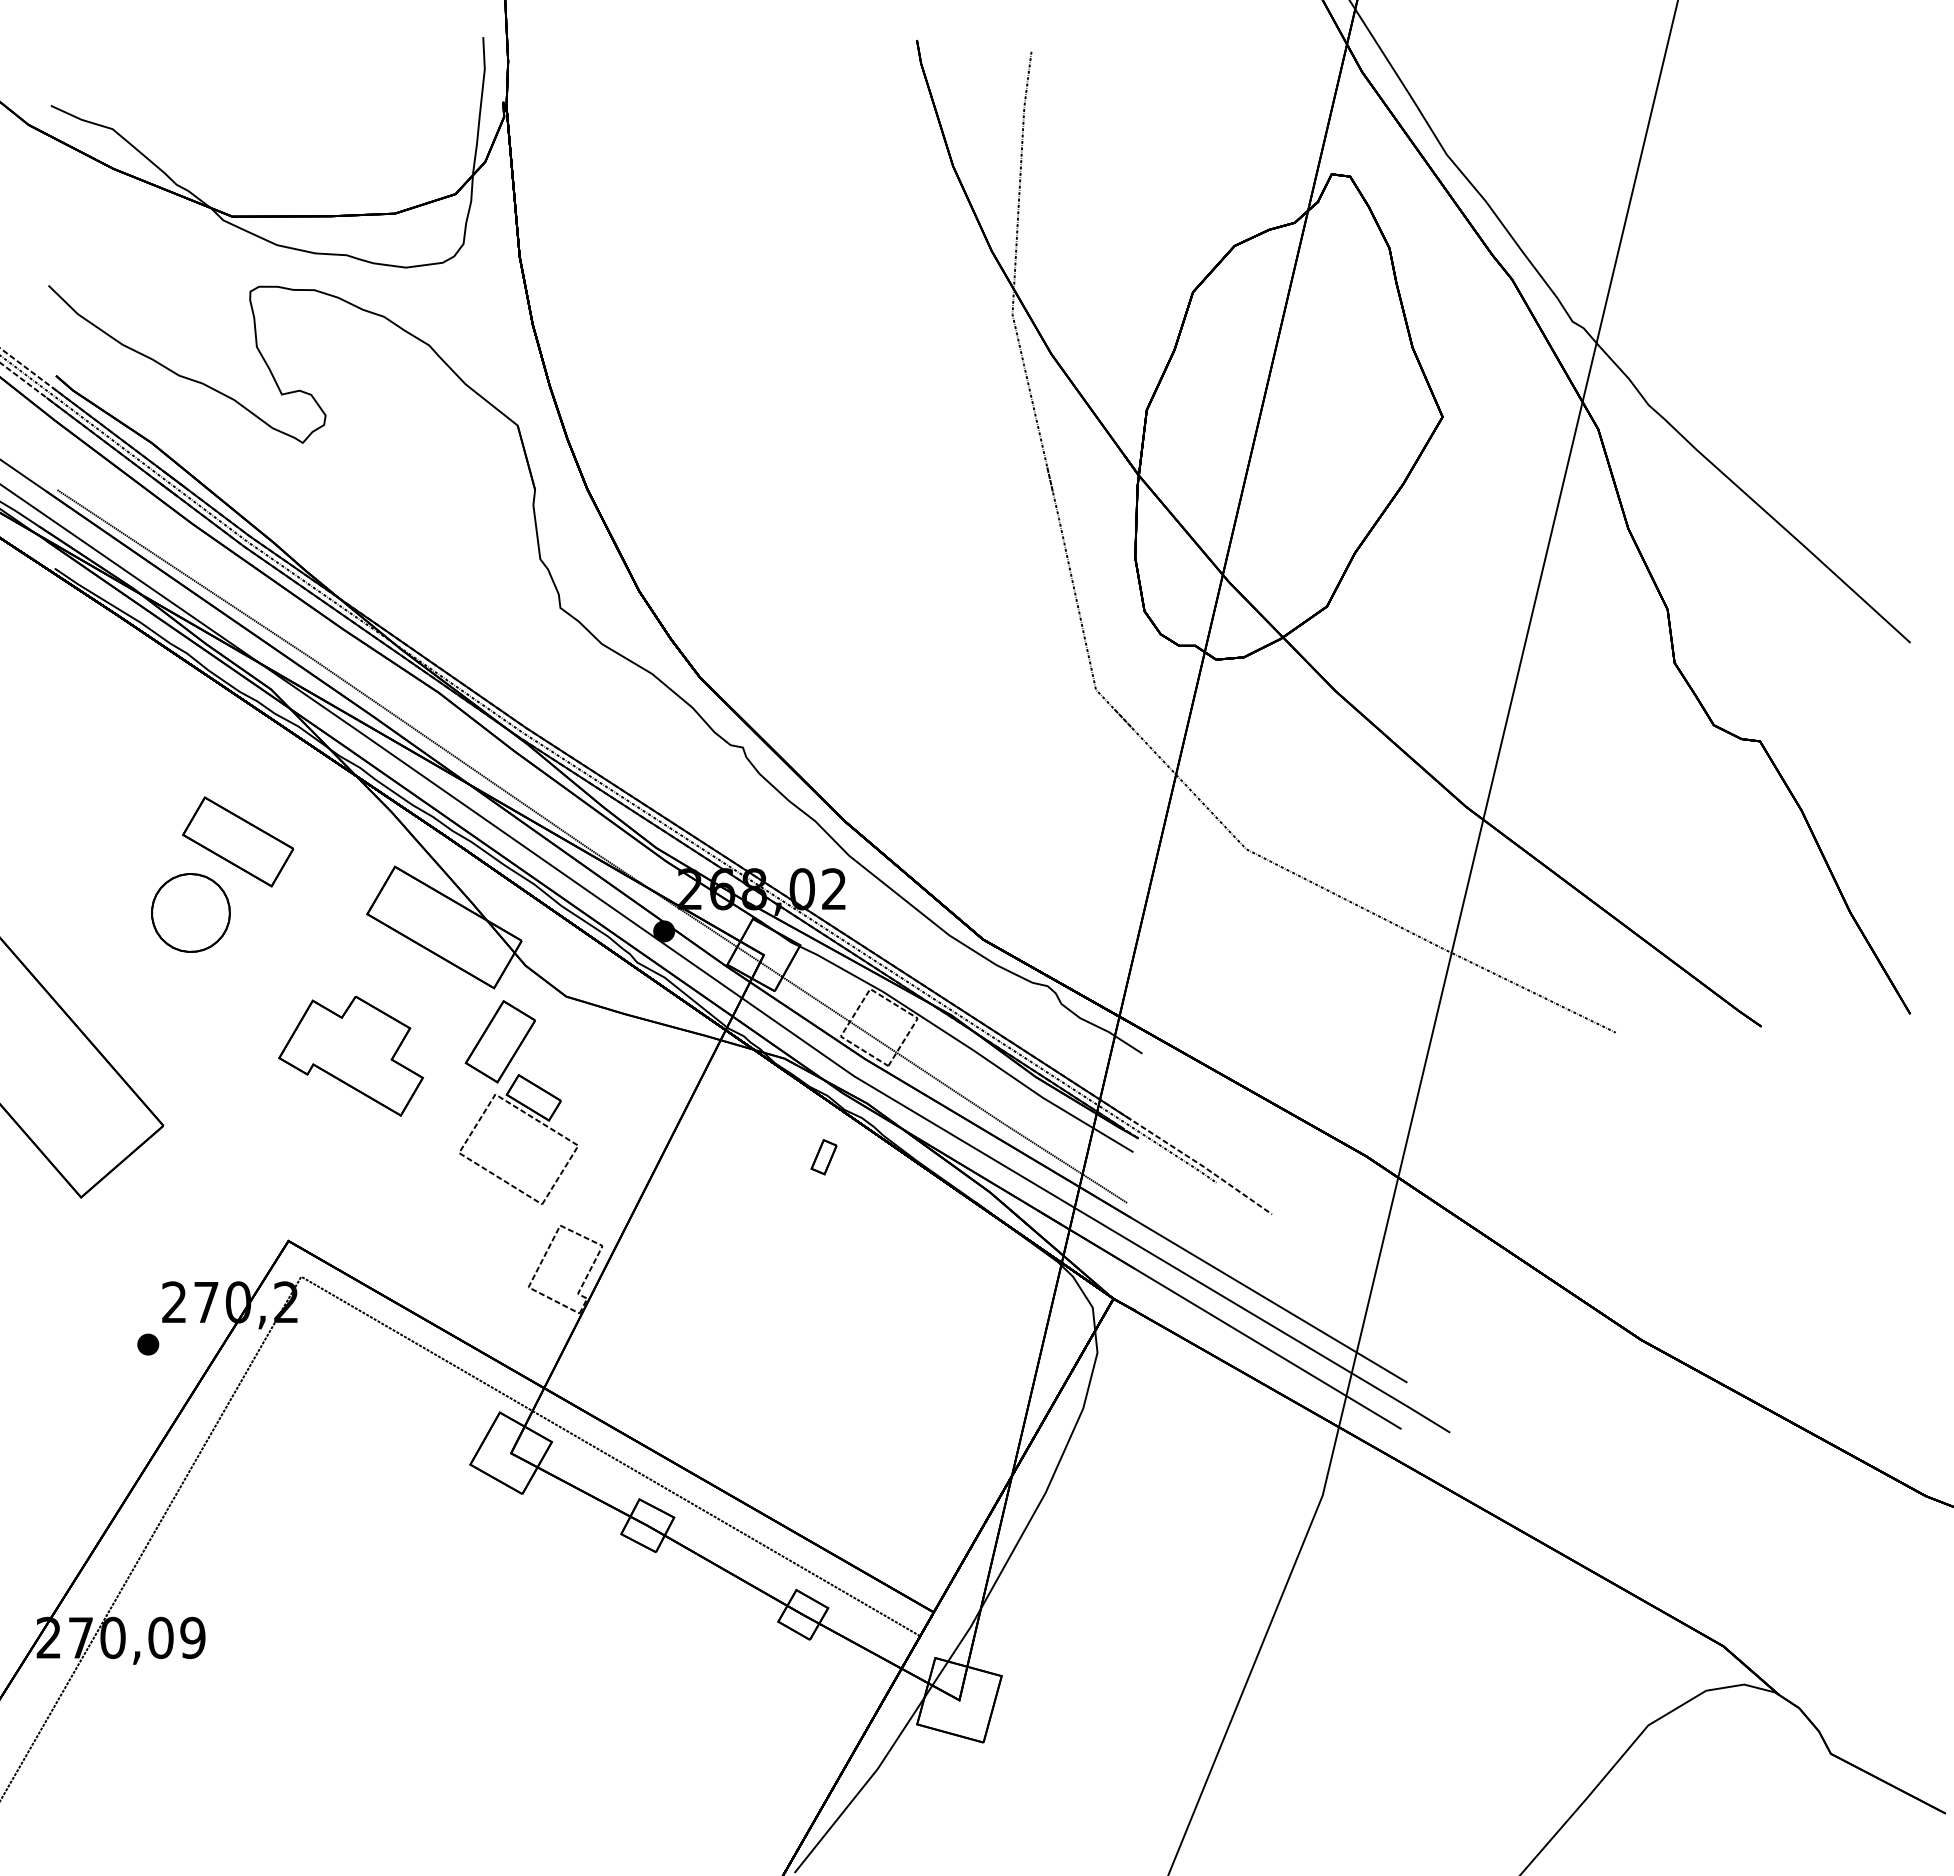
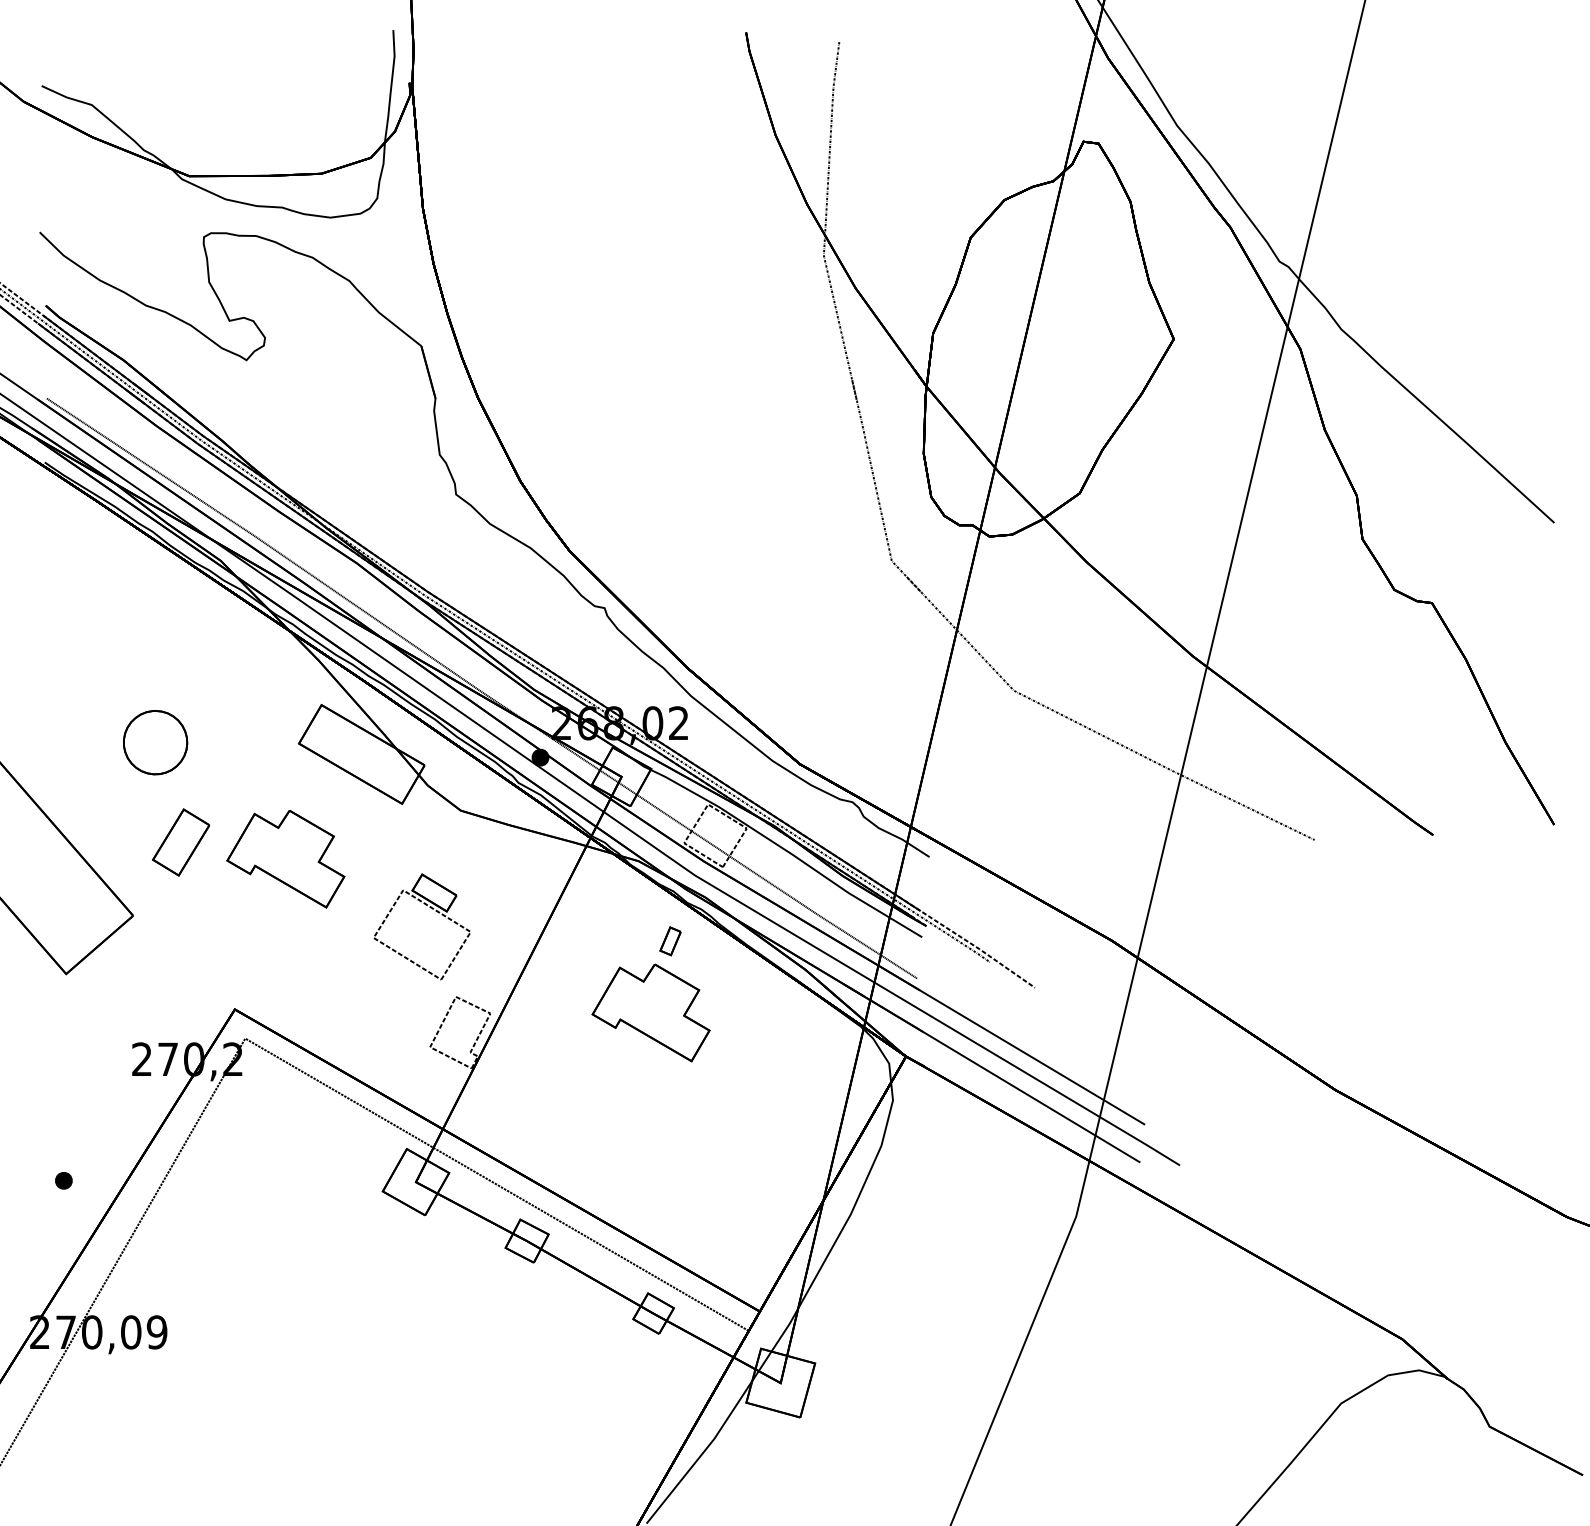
part: (238, 841) -> (194, 684), removed
part: (499, 1041) -> (180, 842), moved
part: (800, 1245) -> (651, 1013), added
part: (148, 1344) -> (64, 1180), moved

